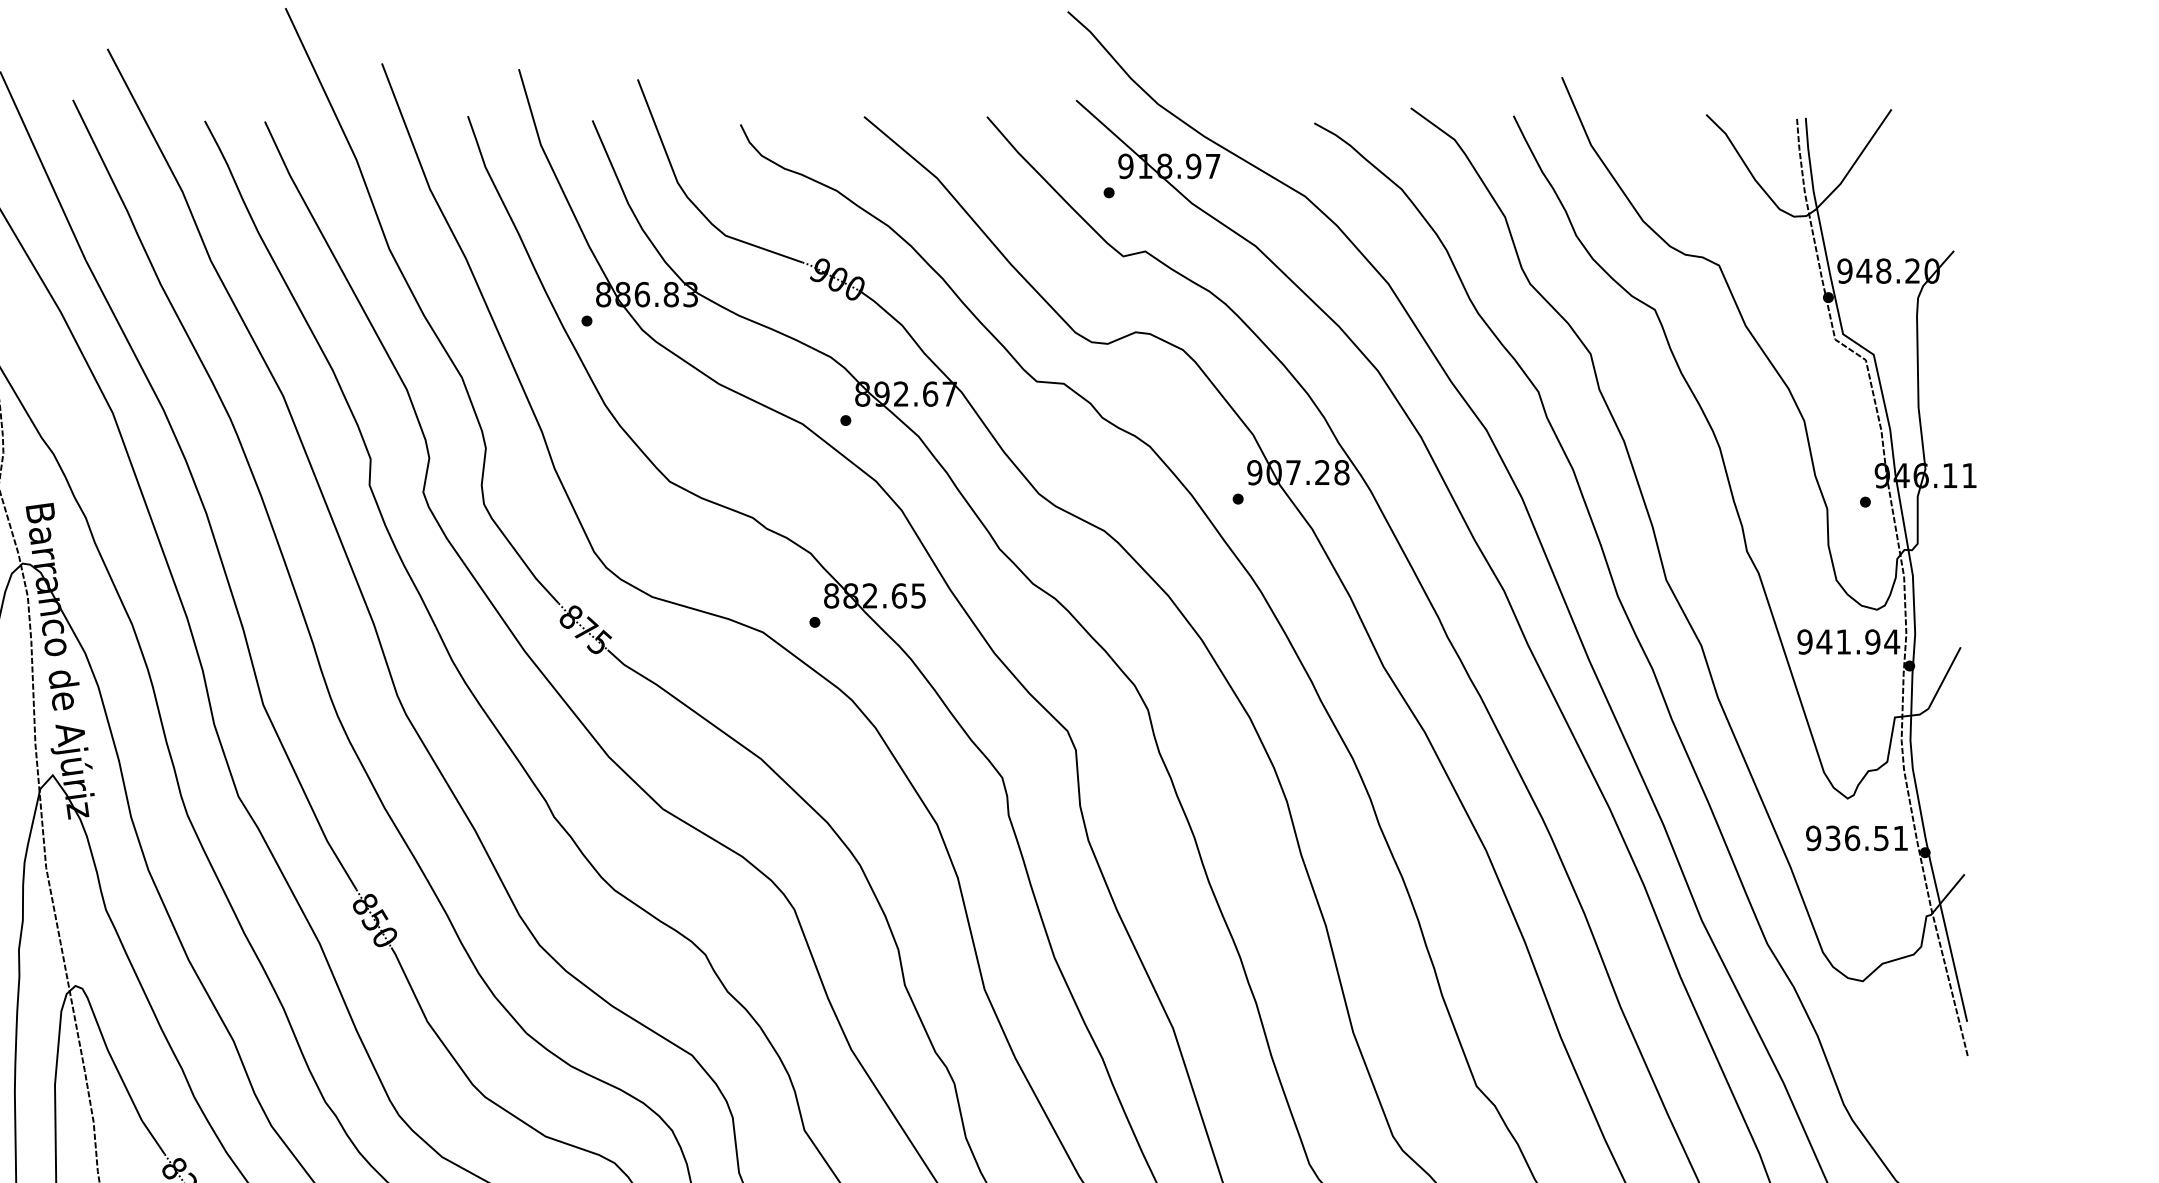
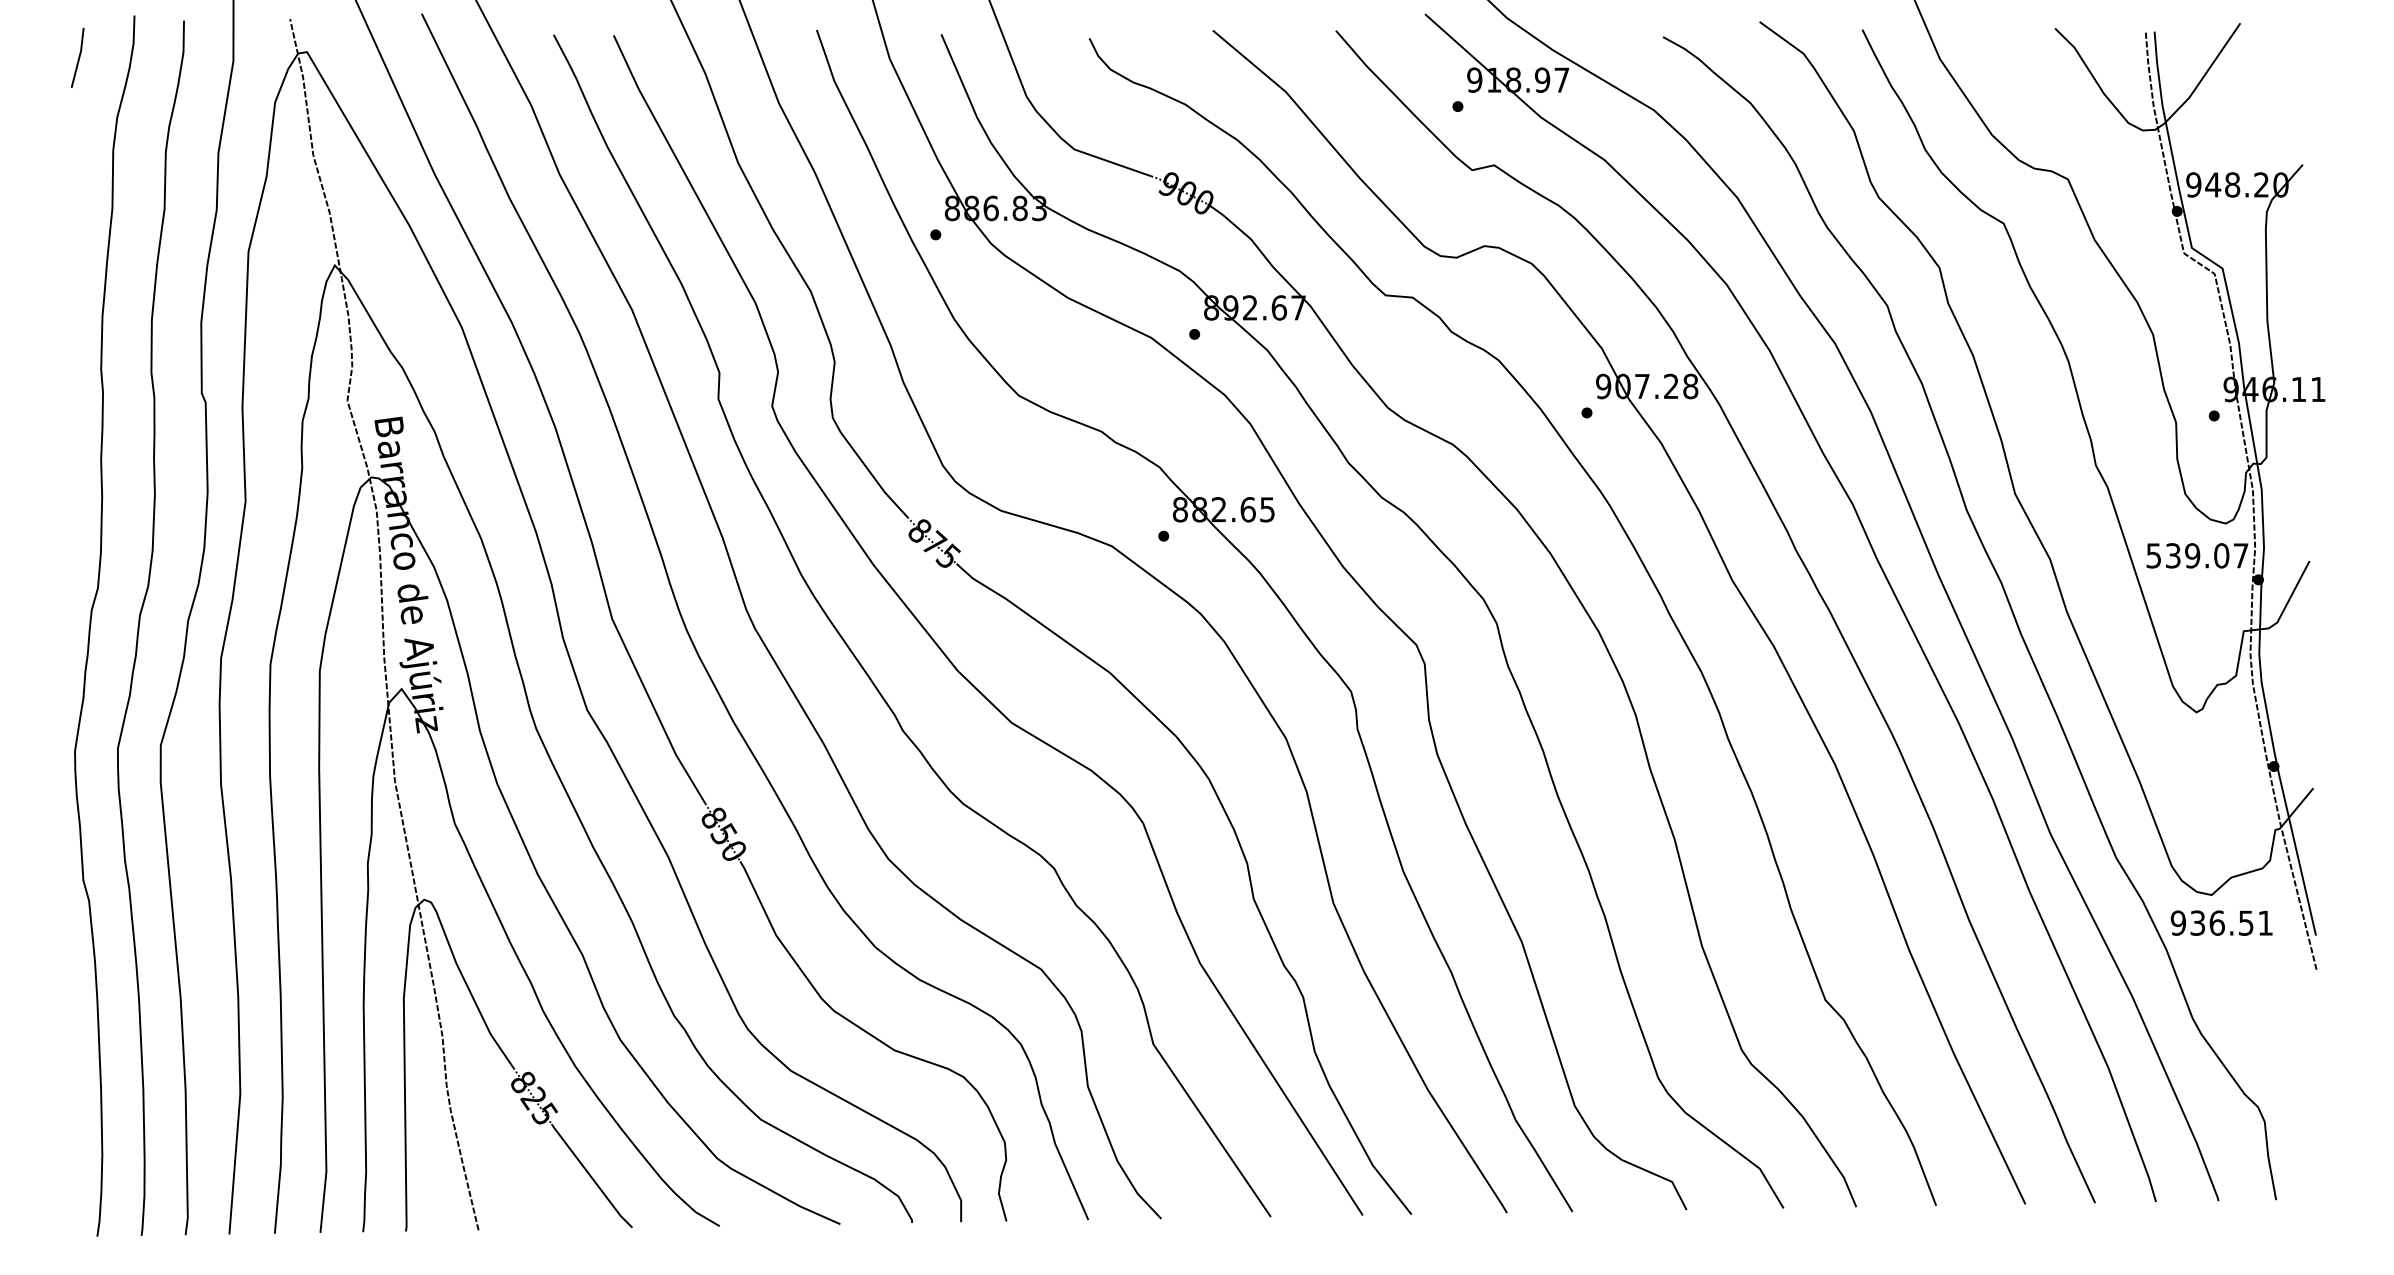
text: (1848, 641) -> (2197, 555), 941.94 -> 539.07
text: (1856, 837) -> (2221, 922), moved

